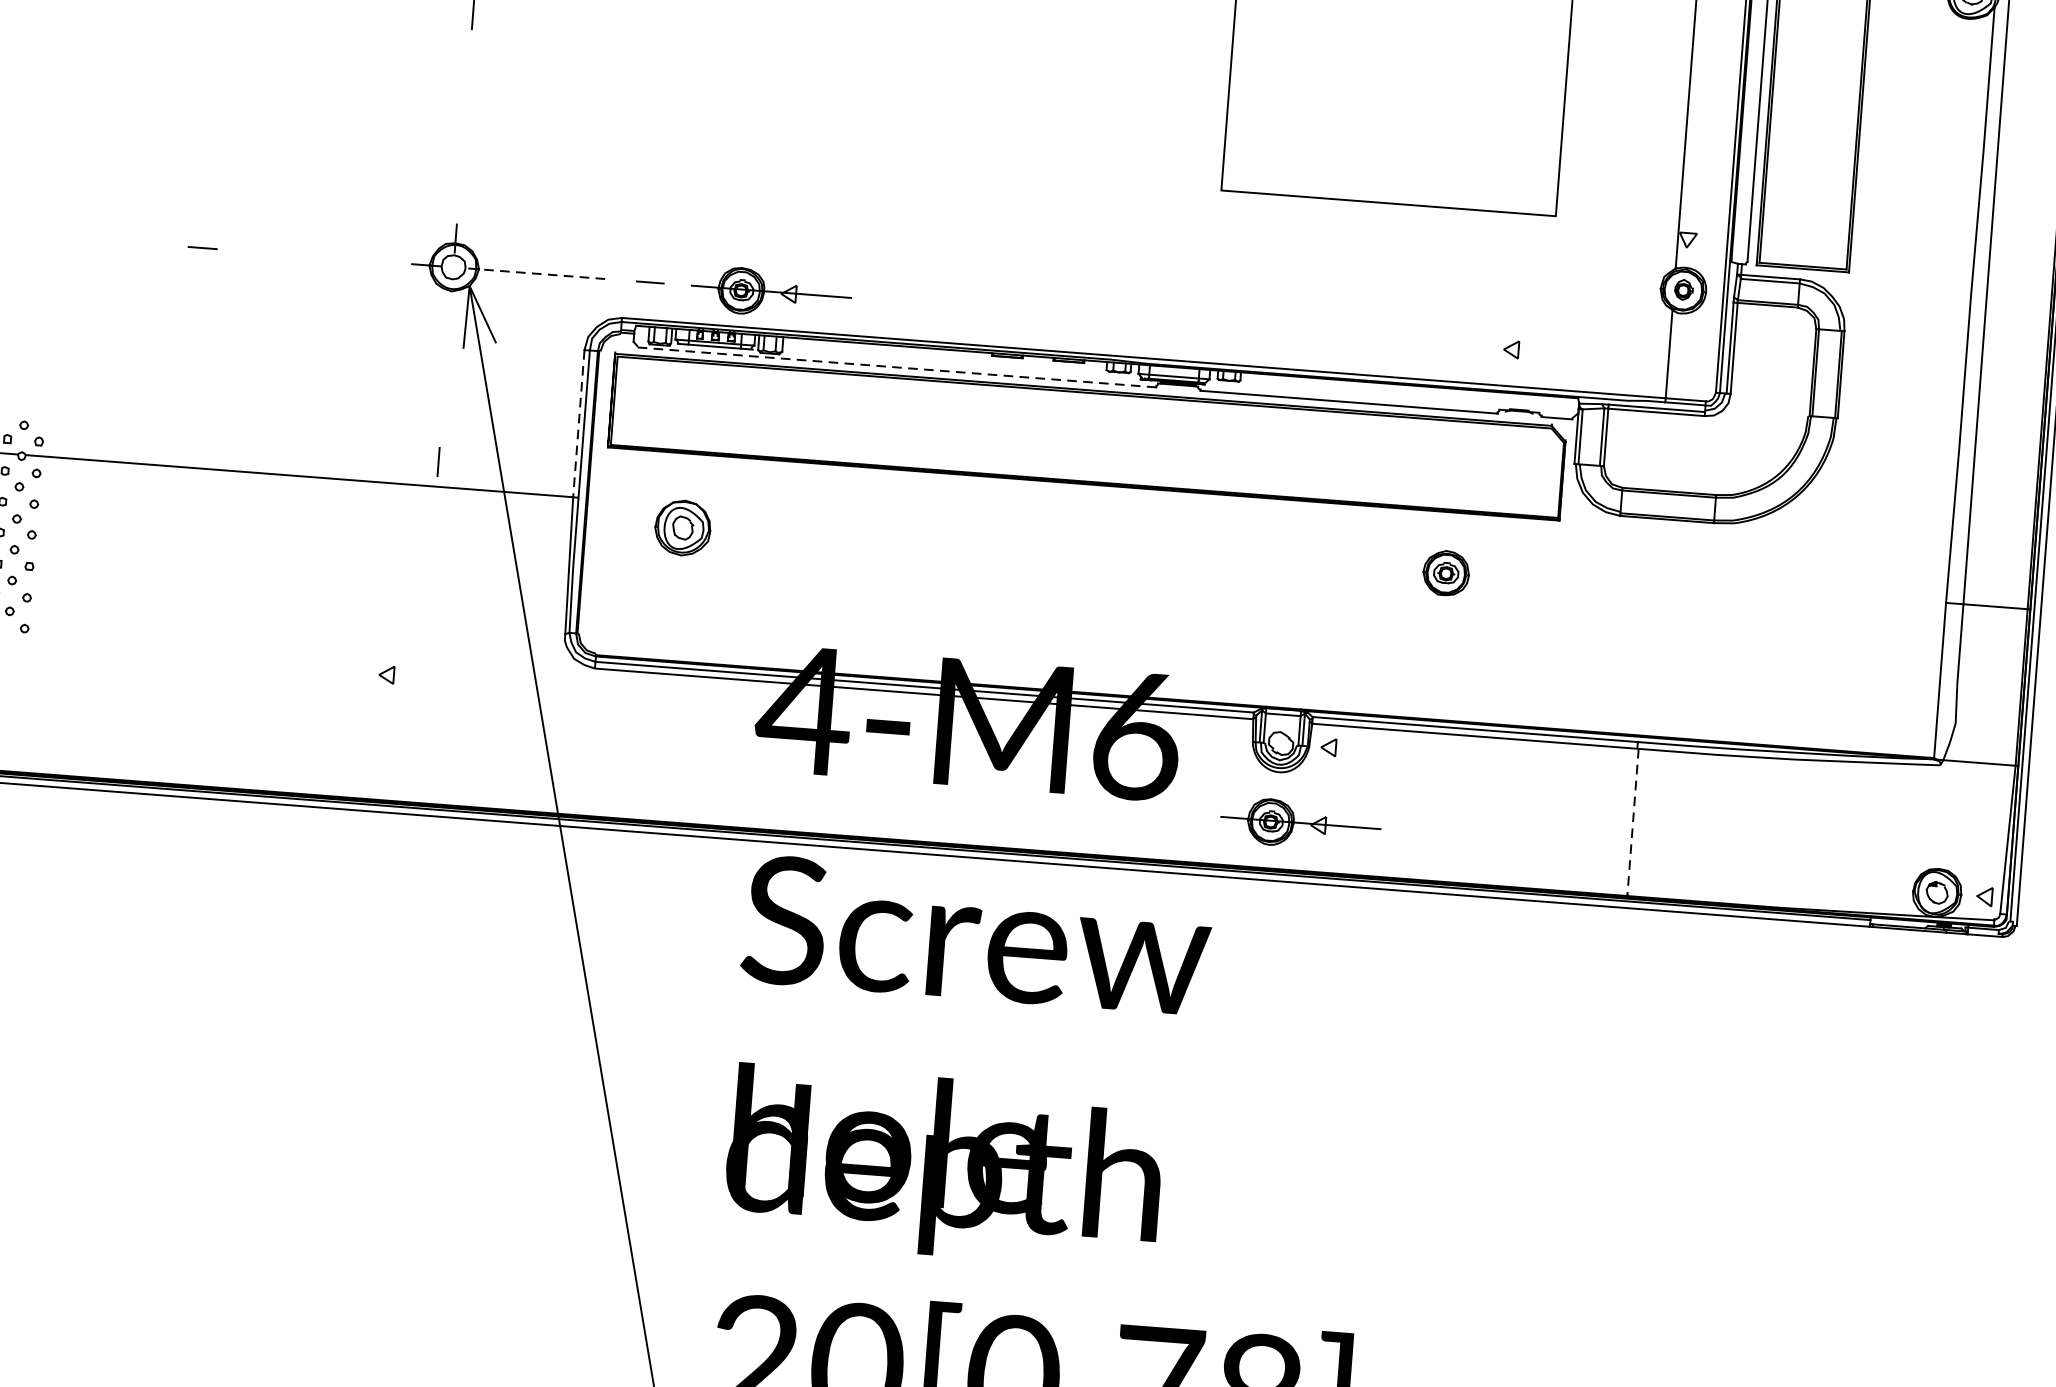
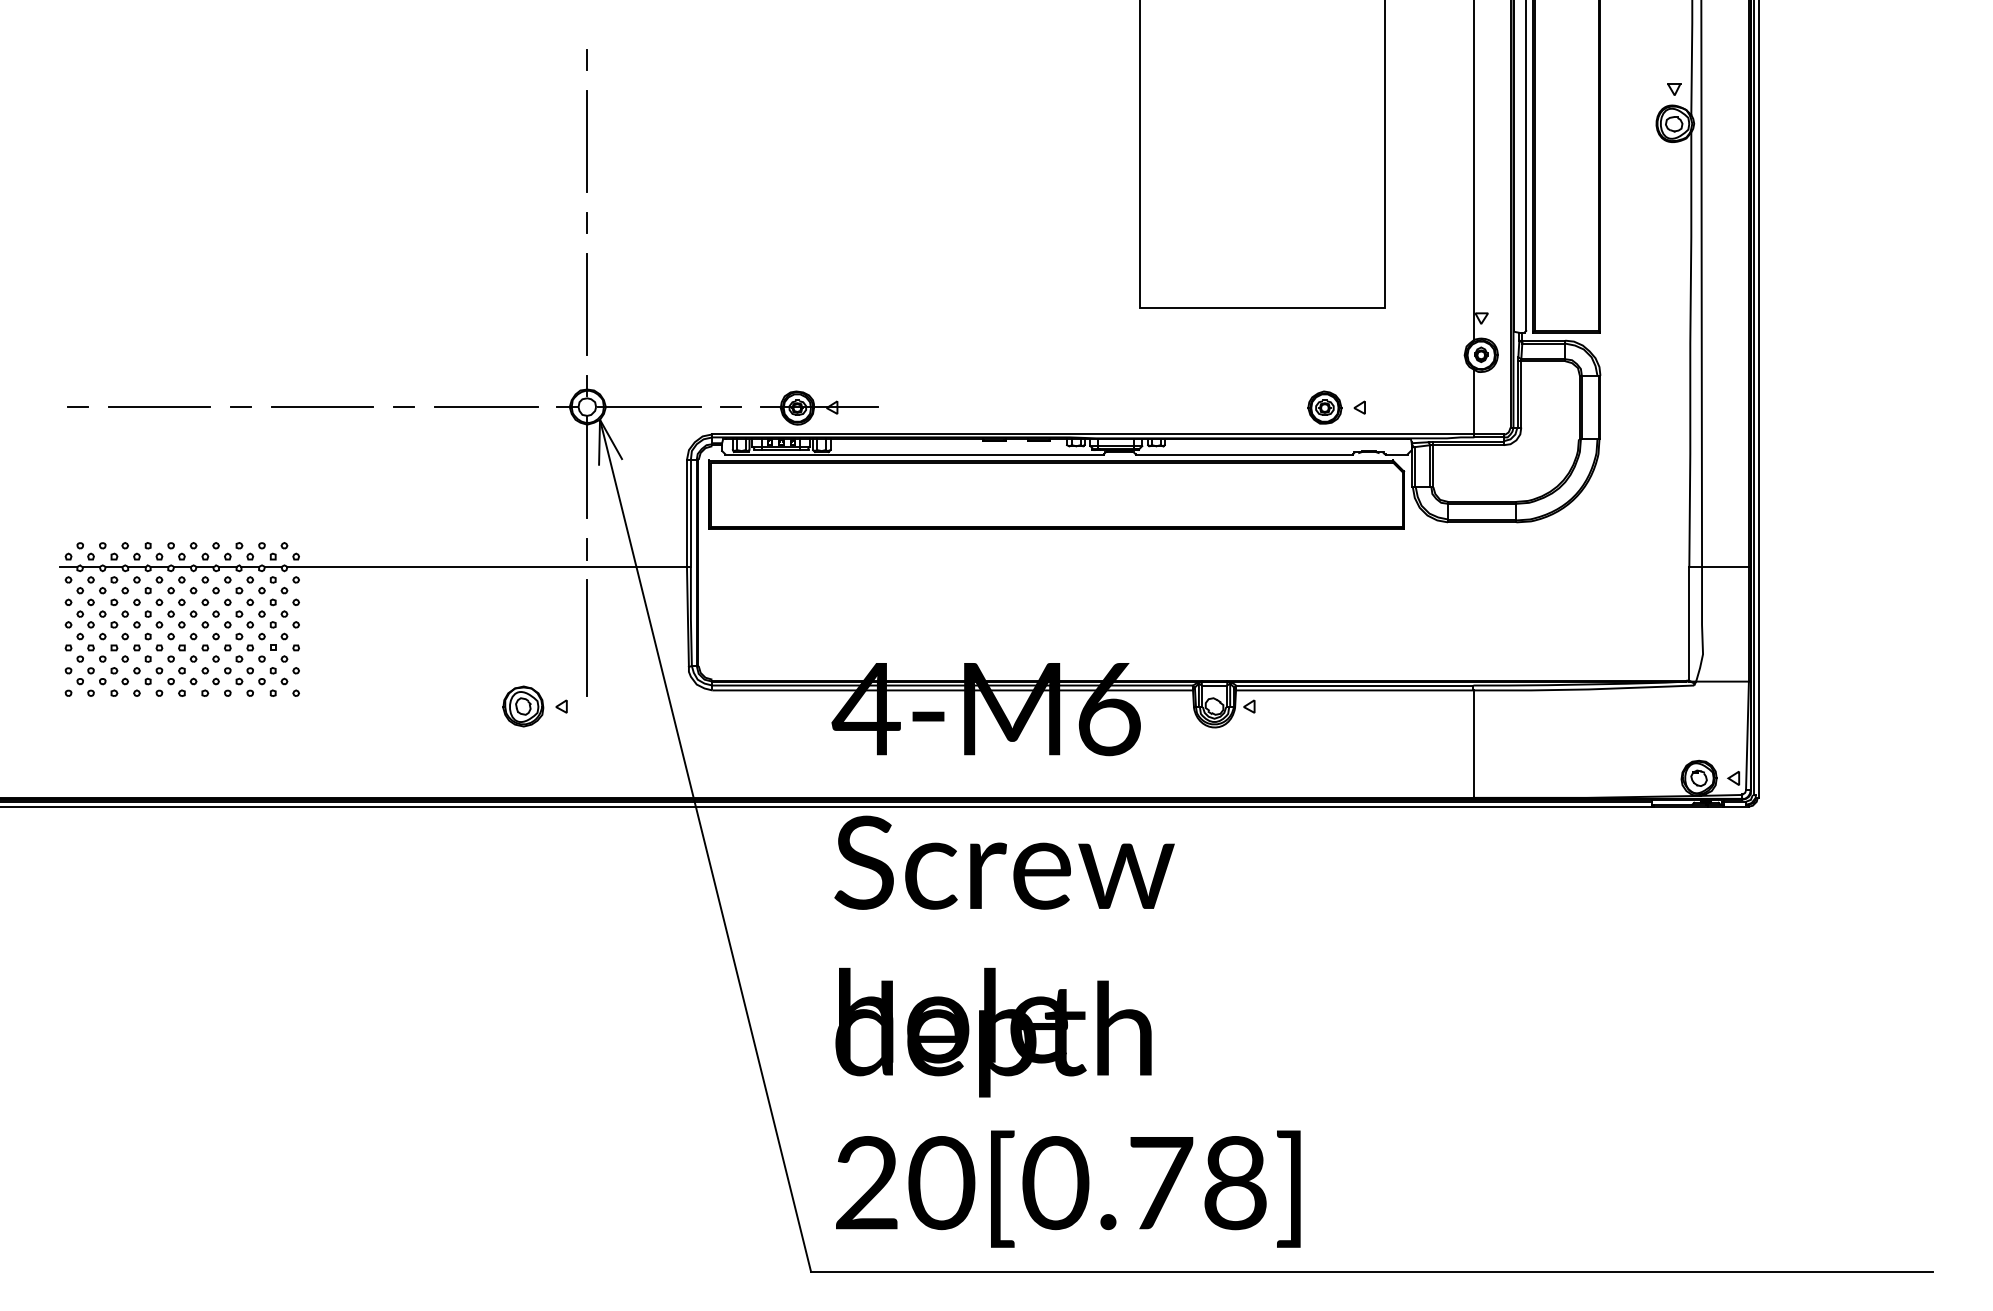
line: (464, 126) -> (587, 304), added
line: (90, 239) -> (322, 407), added
line: (314, 257) -> (485, 407), added
line: (538, 274) -> (649, 407), dashed -> solid
line: (447, 350) -> (587, 467), added
line: (896, 366) -> (914, 454), dashed -> solid
line: (578, 423) -> (686, 513), dashed -> solid
part: (683, 528) -> (523, 706), moved
part: (1445, 572) -> (1324, 407), moved
line: (429, 584) -> (587, 638), added
line: (1633, 822) -> (1474, 744), dashed -> solid
part: (1301, 823) -> (1233, 763), removed

